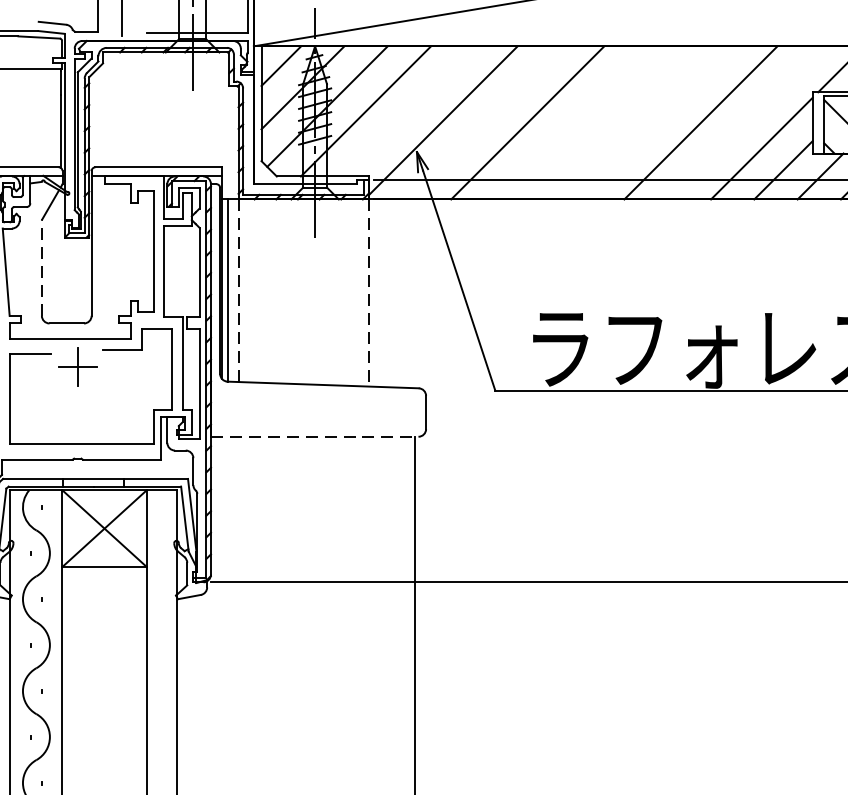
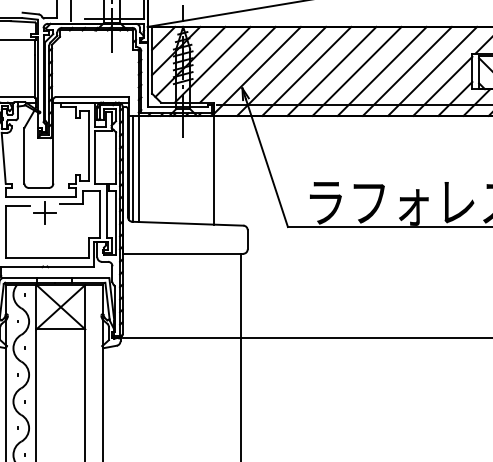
line: (408, 110) -> (237, 64), added
line: (484, 121) -> (281, 70), added
line: (570, 121) -> (331, 70), added
line: (613, 121) -> (356, 70), added
line: (656, 121) -> (381, 70), added
line: (744, 121) -> (432, 70), added
line: (41, 267) -> (24, 155), dashed -> solid
line: (238, 291) -> (138, 169), dashed -> solid
line: (368, 293) -> (214, 170), dashed -> solid
line: (315, 436) -> (183, 253), dashed -> solid

